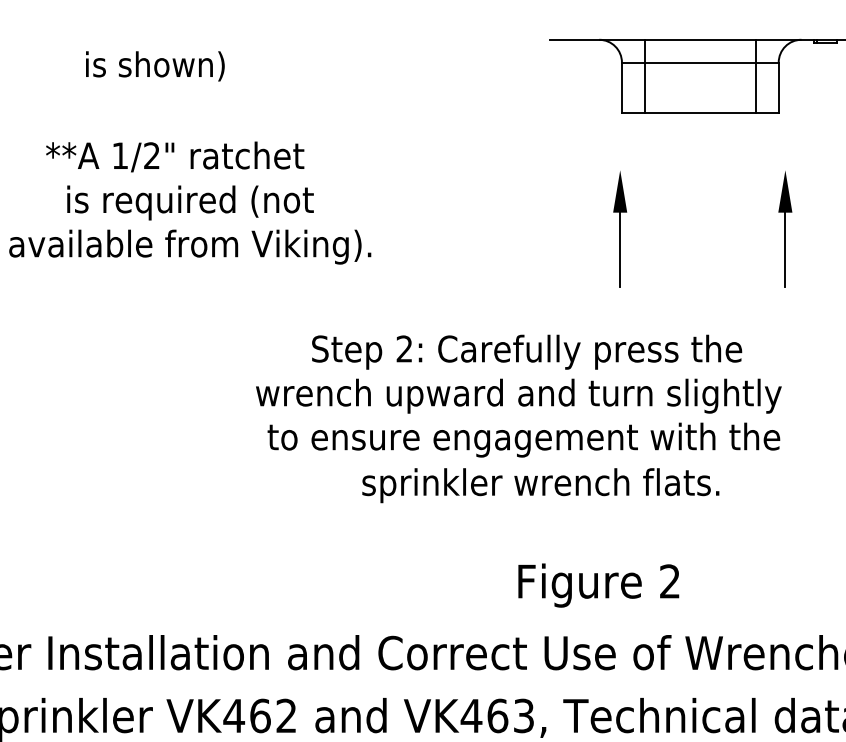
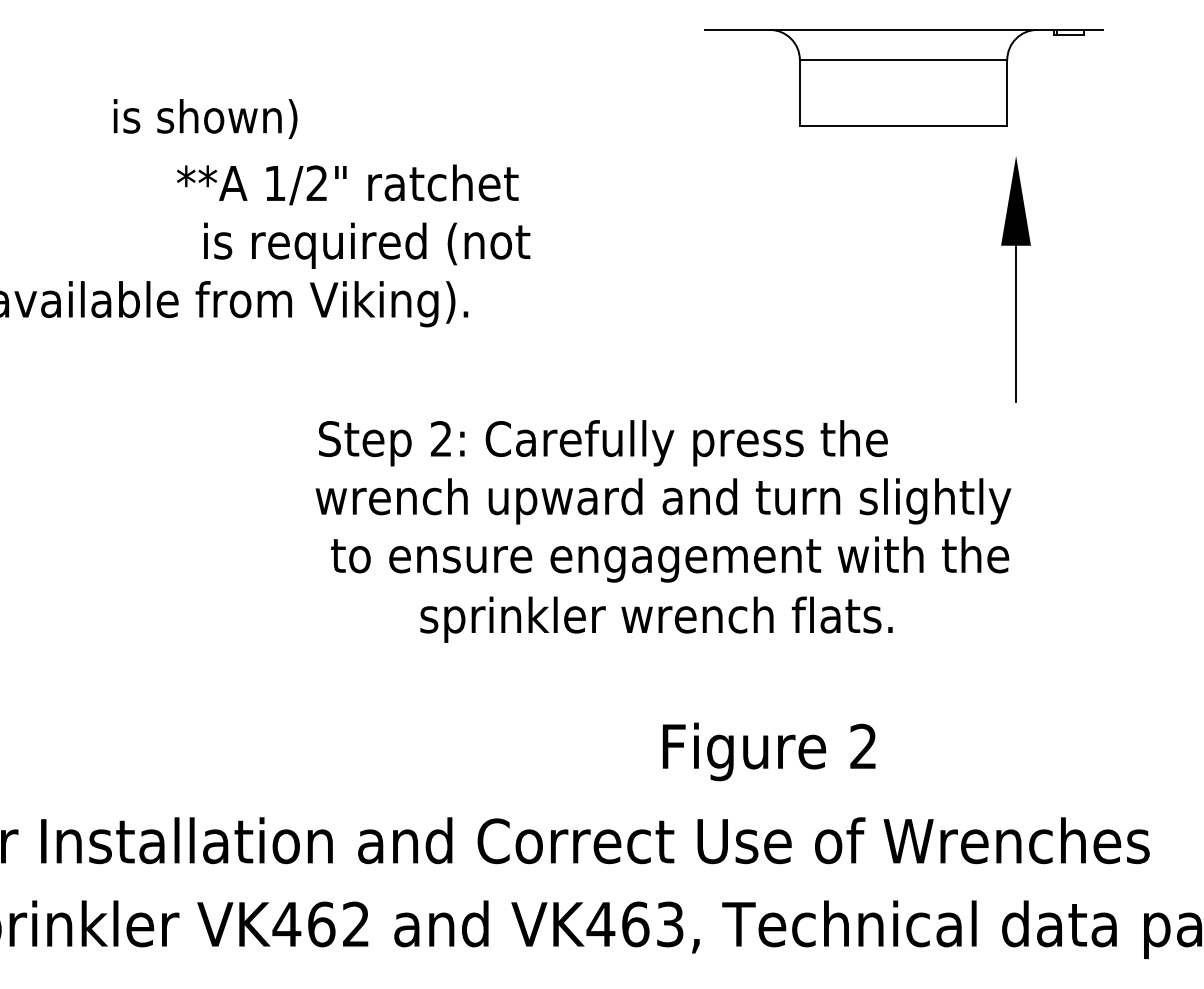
text: (155, 65) -> (205, 118), moved
line: (645, 75) -> (830, 77), removed
line: (756, 75) -> (977, 77), removed
text: (174, 156) -> (347, 184), moved
text: (190, 202) -> (367, 245), moved
part: (620, 228) -> (797, 279), removed
part: (784, 228) -> (1015, 279), size x1.6
text: (527, 352) -> (603, 443), moved
text: (540, 485) -> (656, 619), moved

